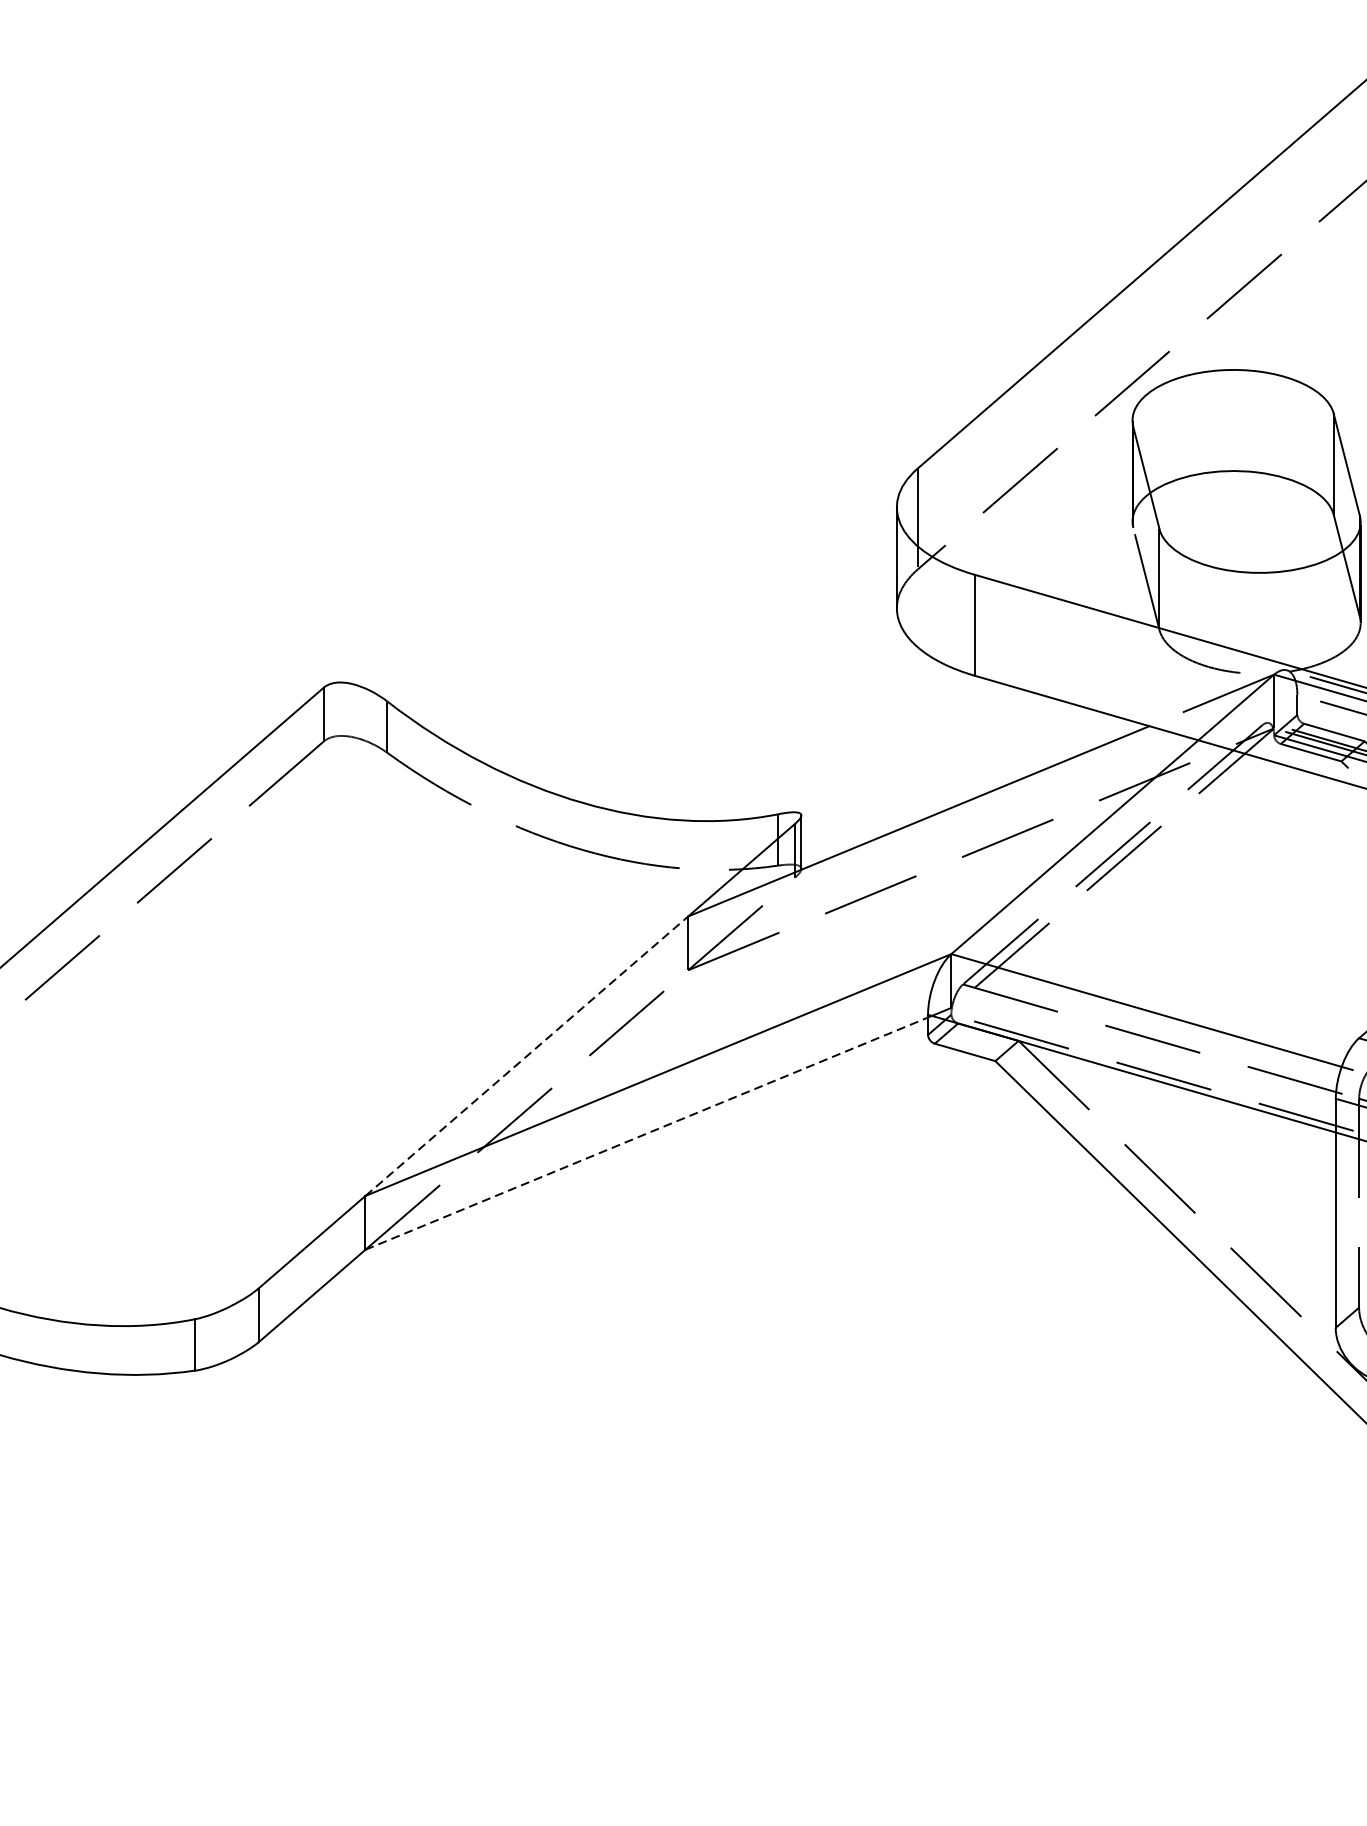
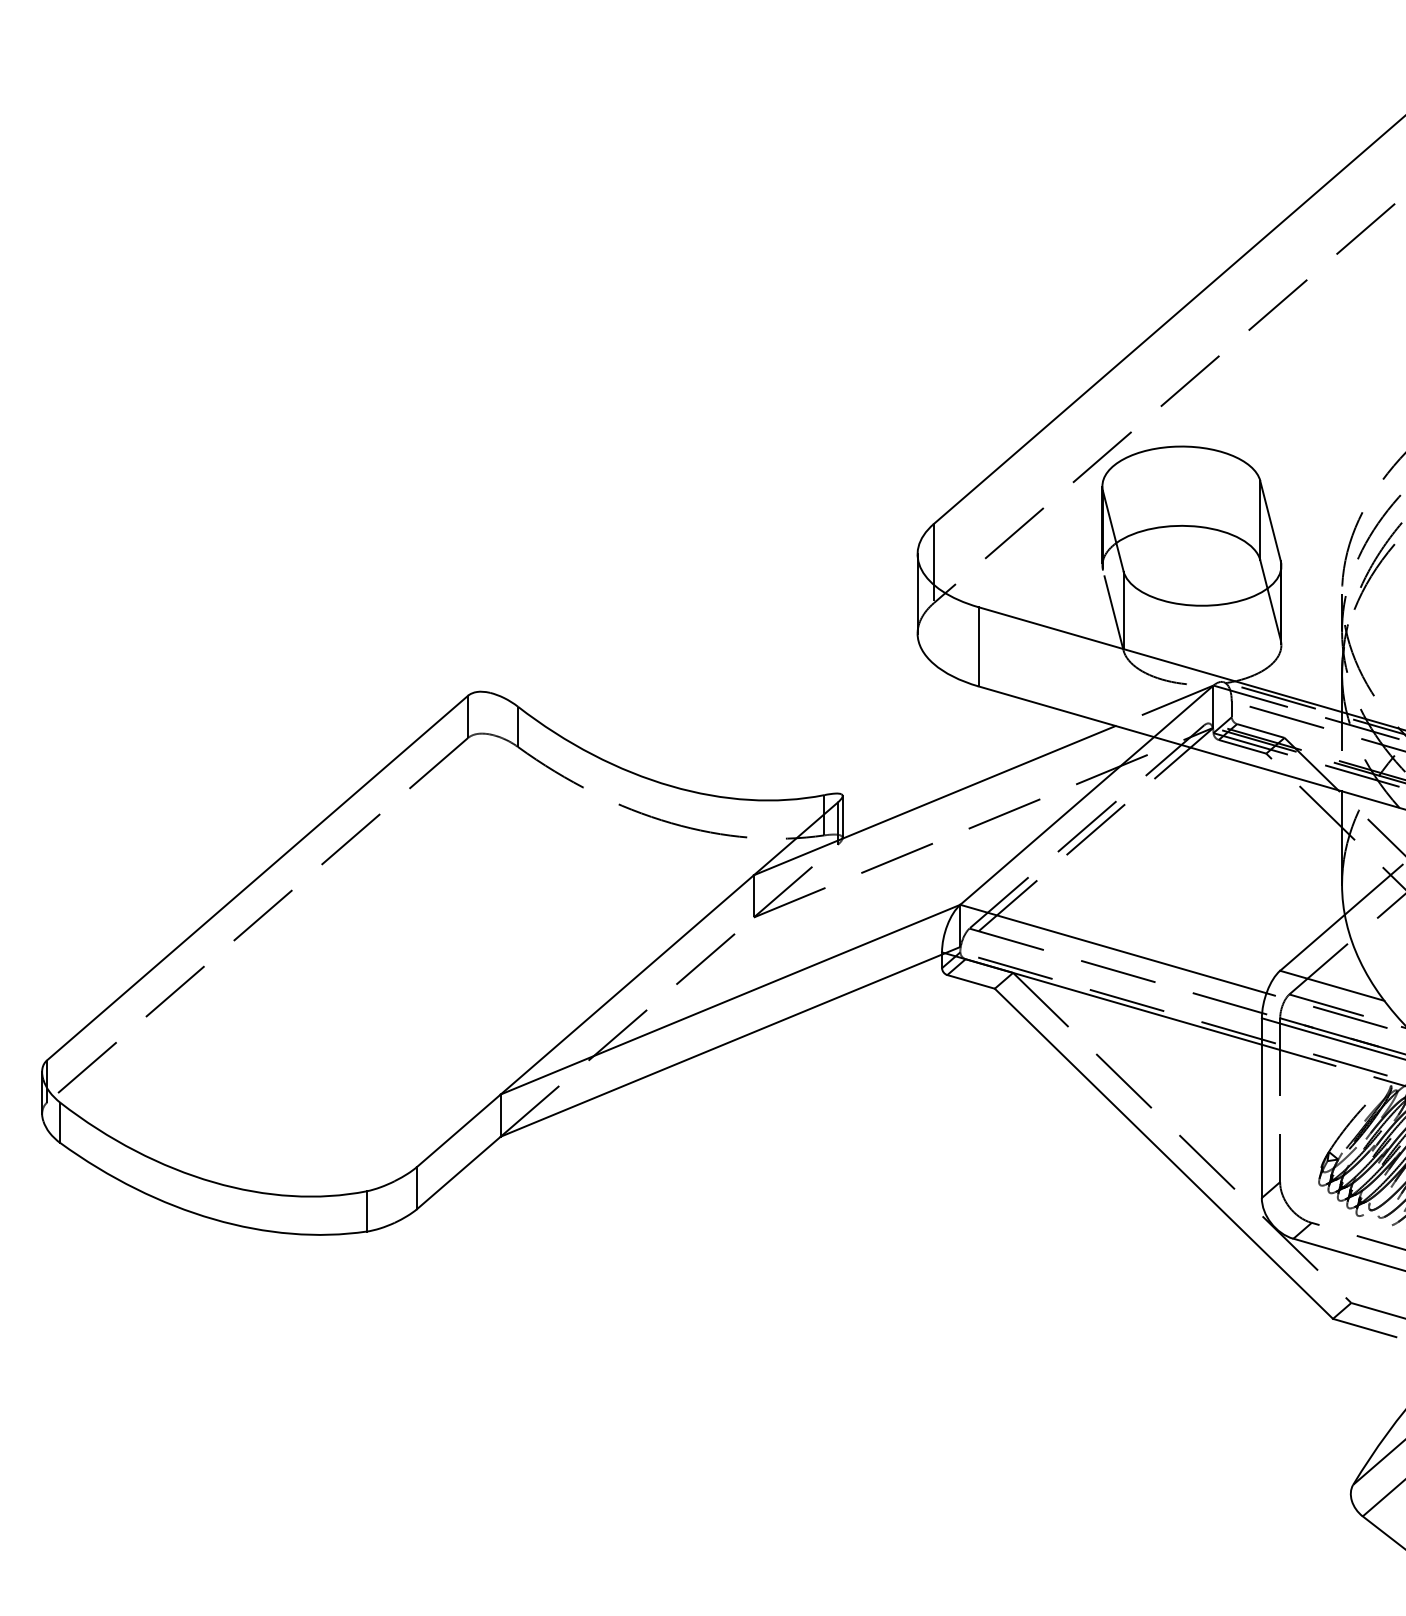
line: (527, 1055) -> (627, 984), dashed -> solid
line: (646, 1133) -> (721, 1045), dashed -> solid

